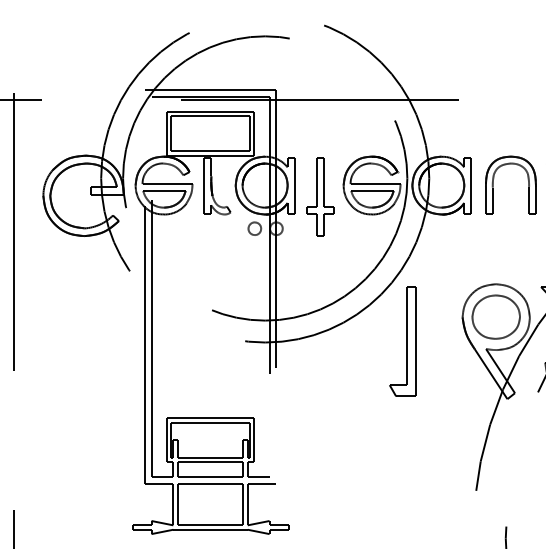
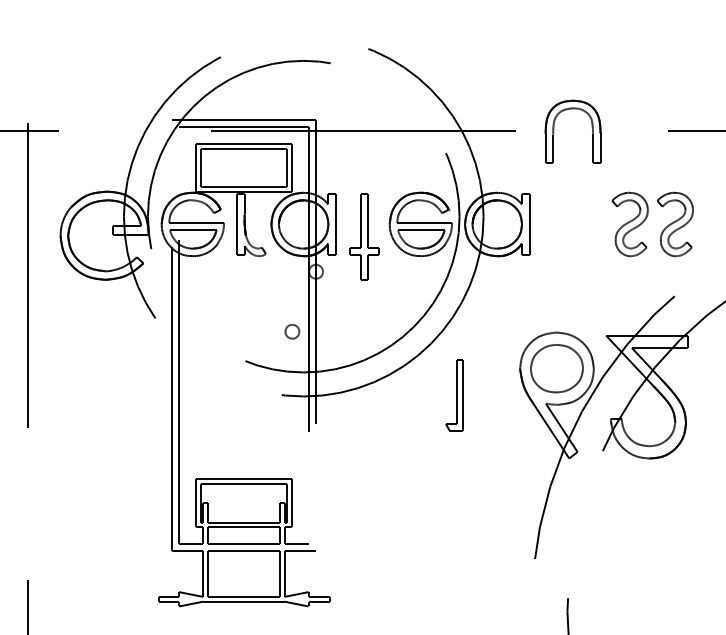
part: (493, 184) -> (554, 131), moved
part: (254, 228) -> (292, 331), moved
part: (402, 341) -> (454, 395), size x0.6

